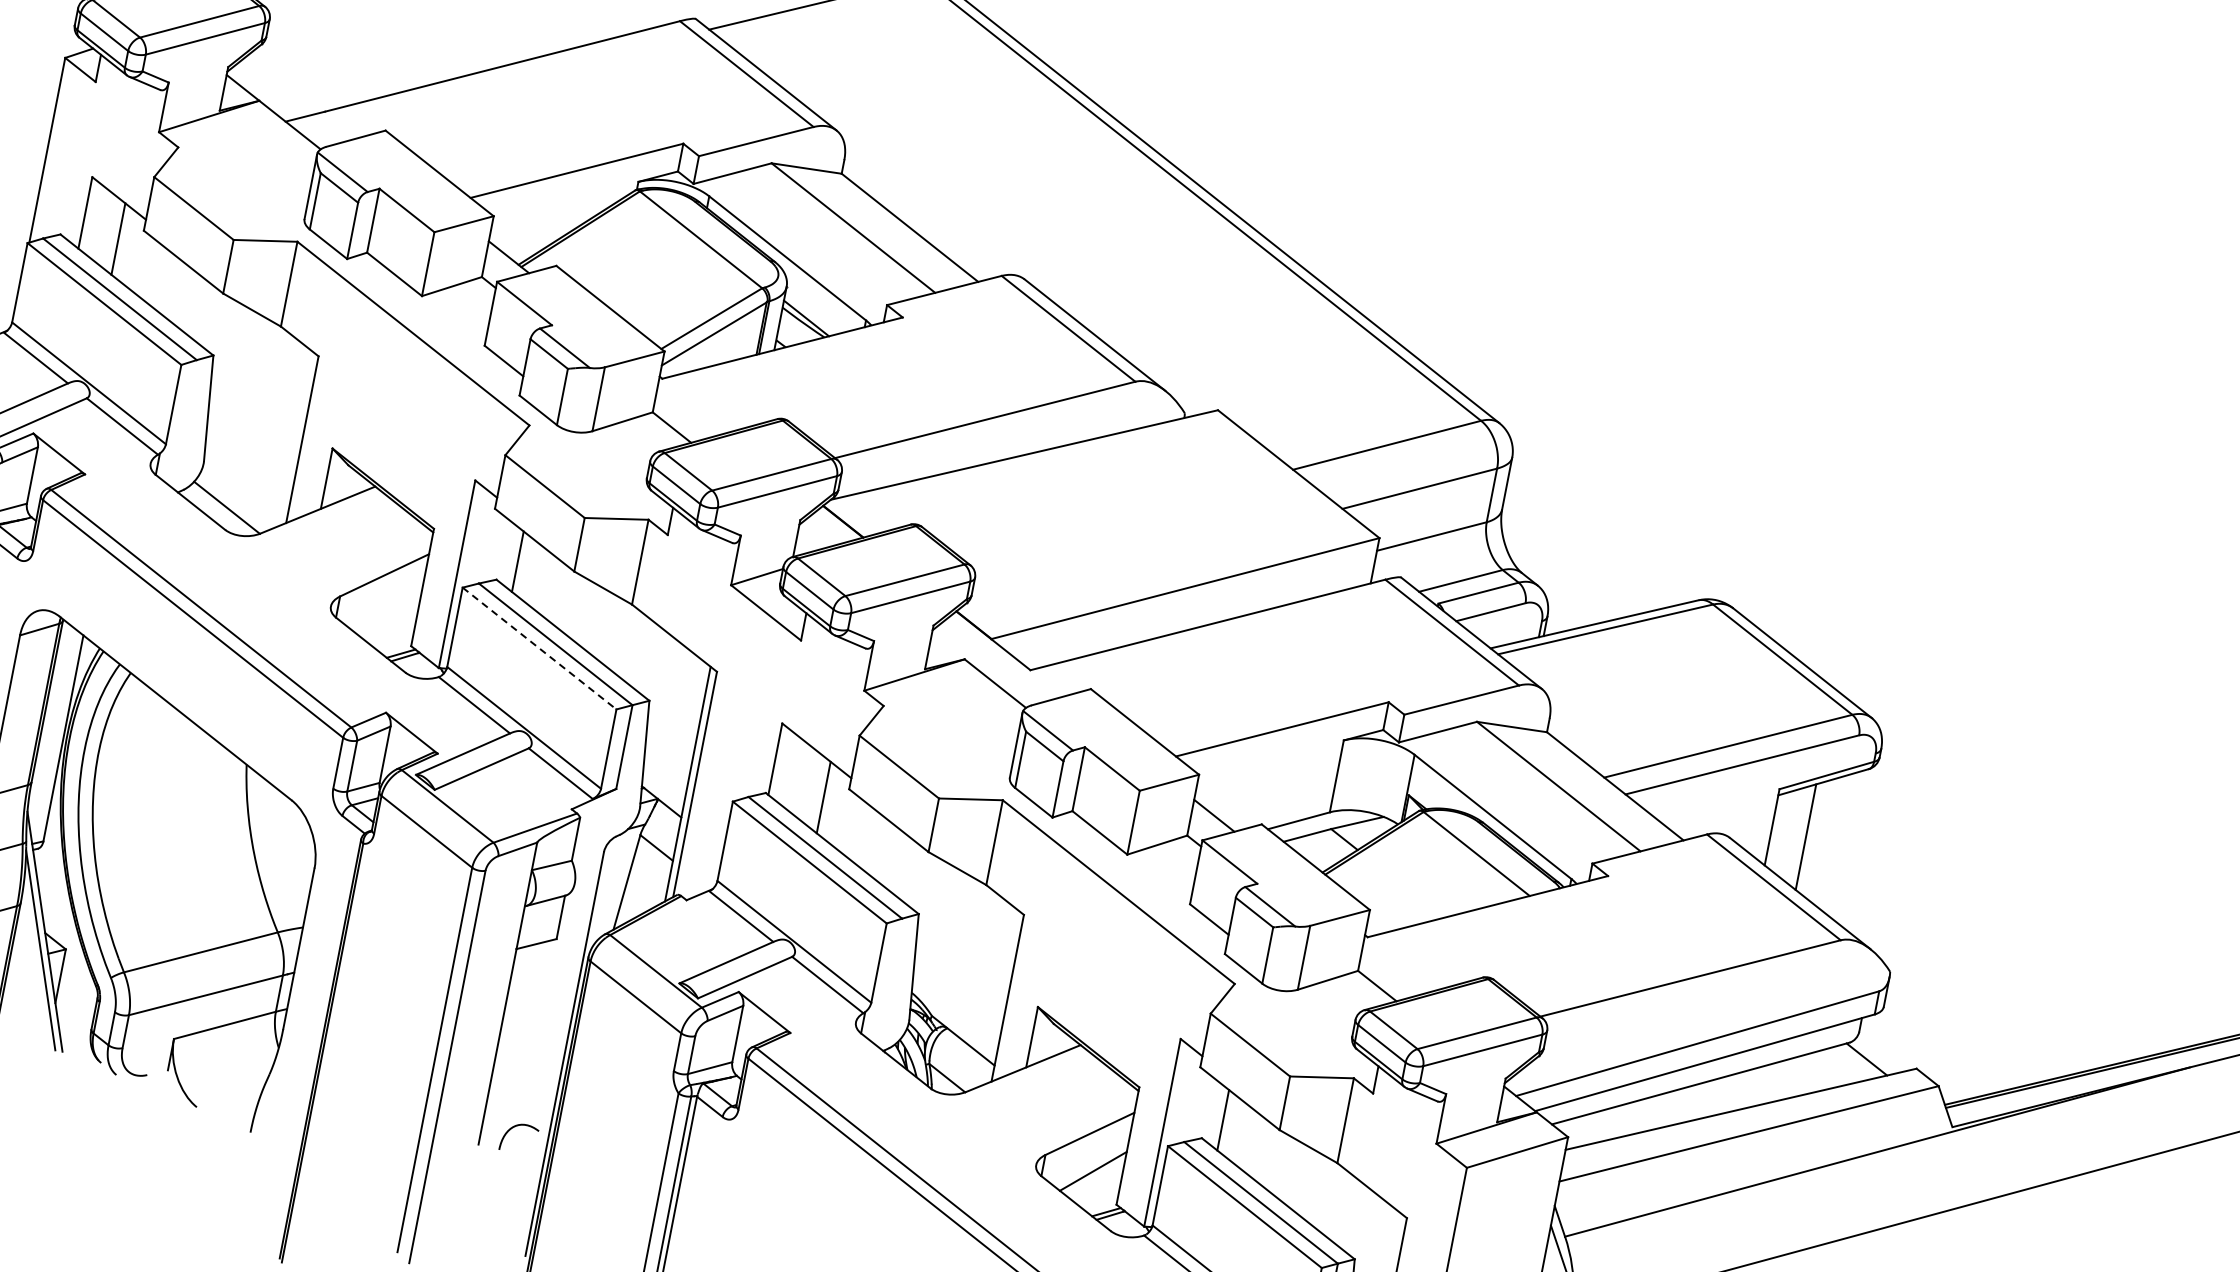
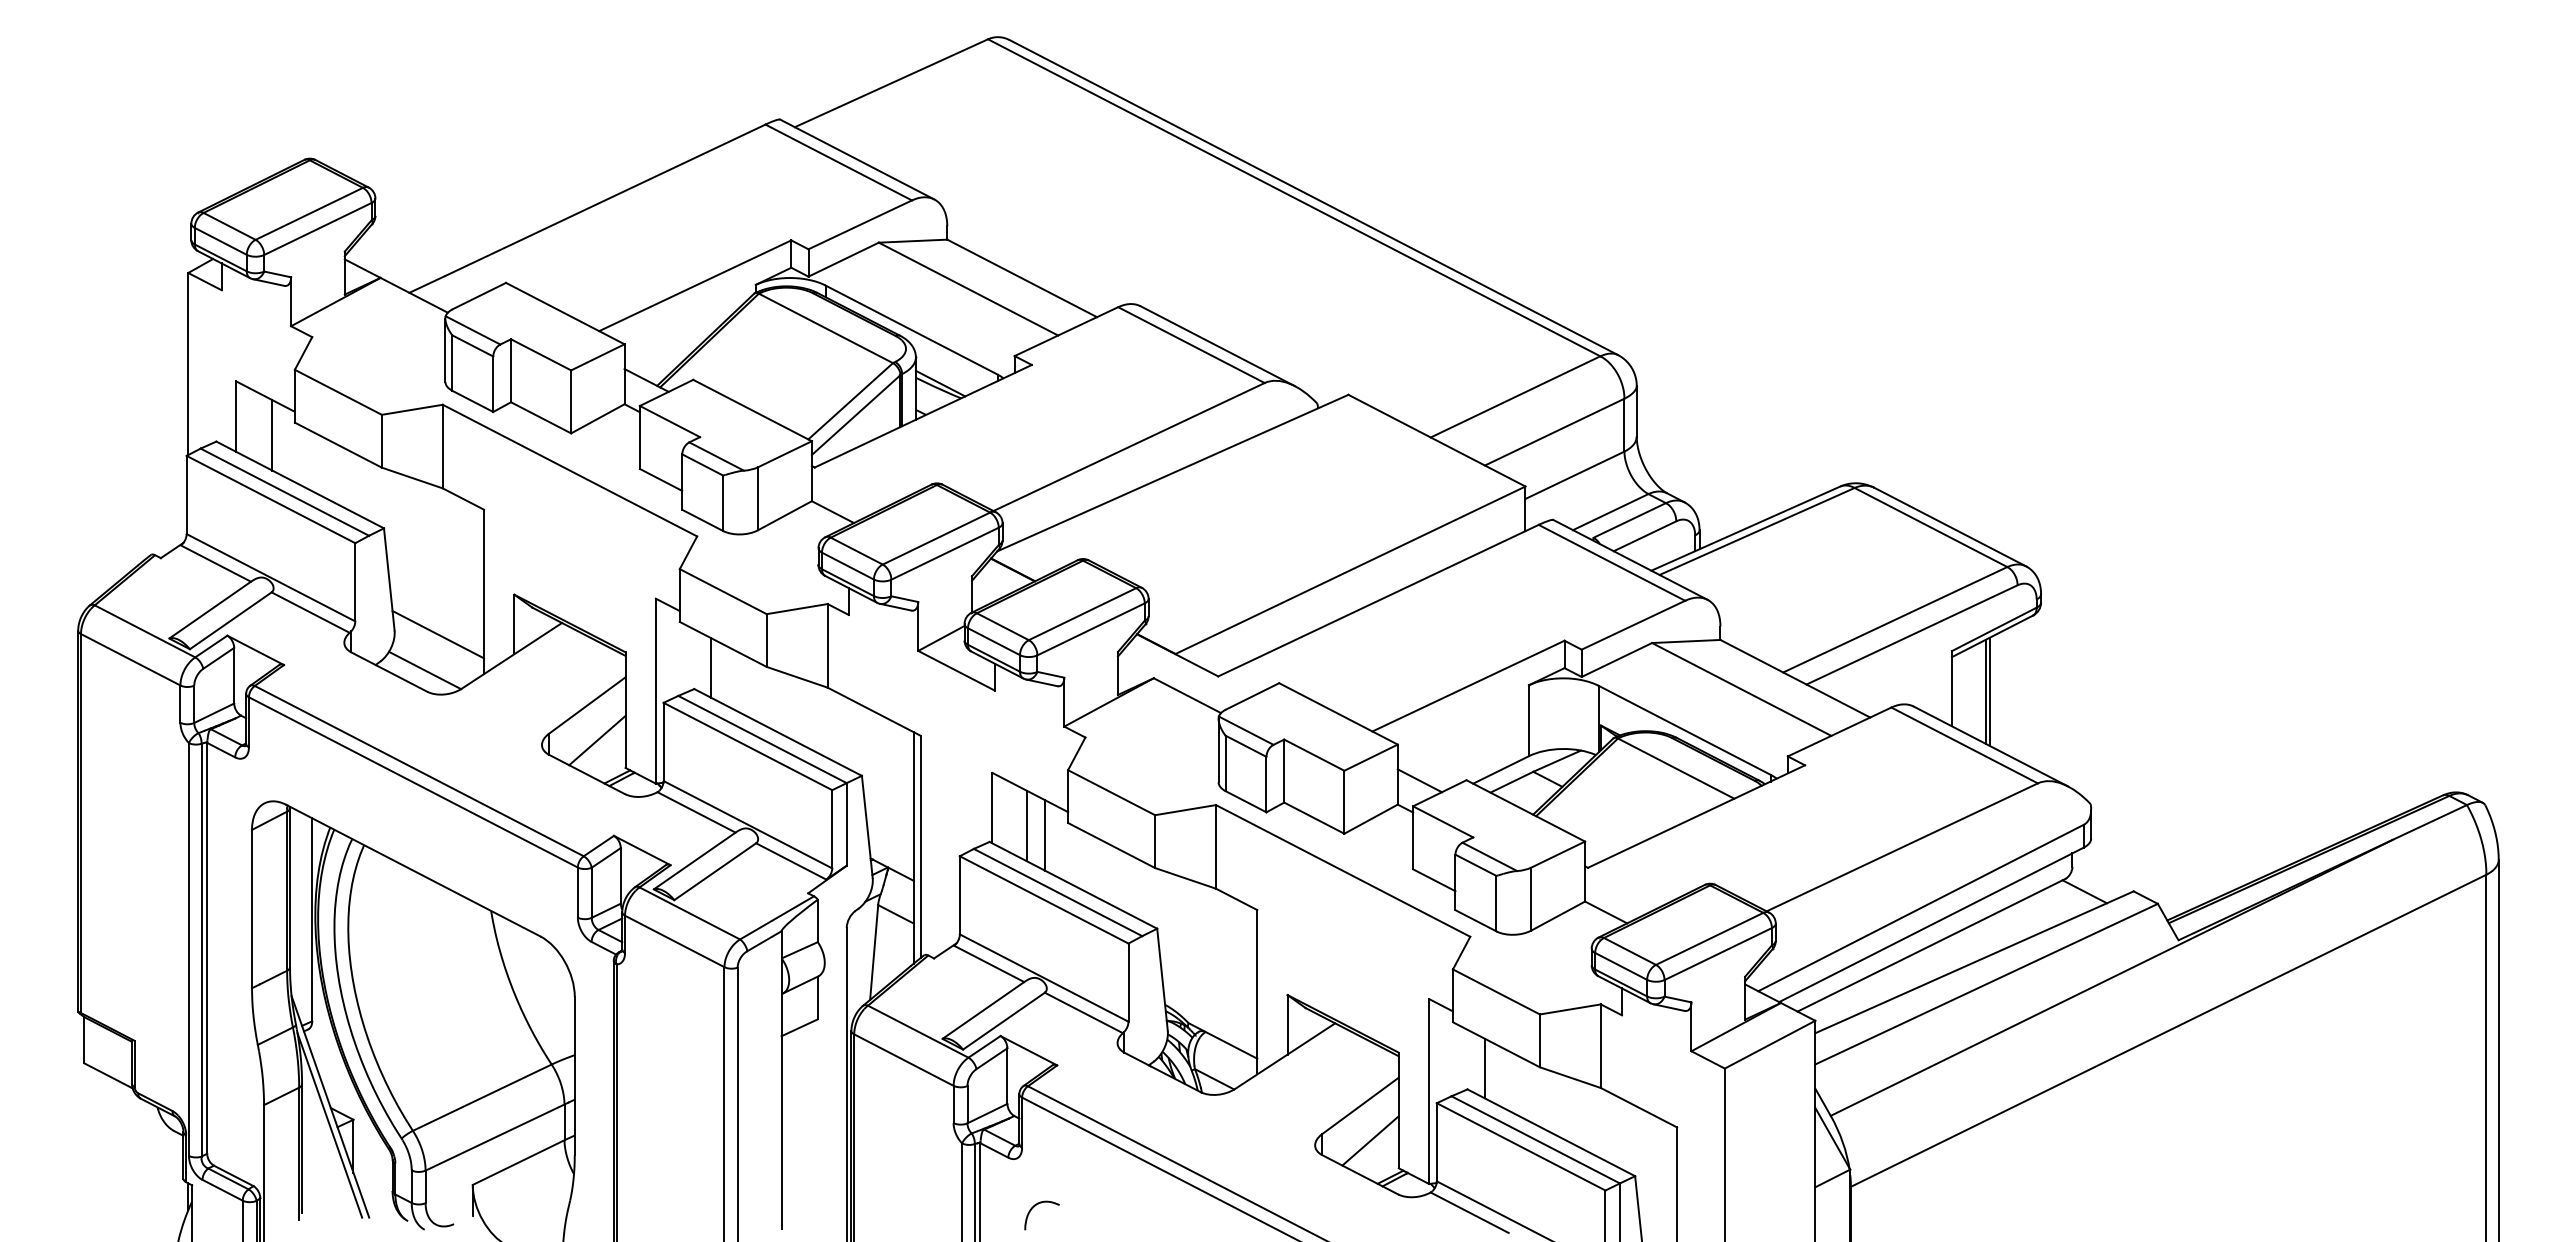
line: (247, 473) -> (438, 634), added
line: (388, 612) -> (597, 740), added
line: (539, 648) -> (747, 746), dashed -> solid
line: (807, 783) -> (1027, 825), added
line: (1810, 837) -> (1990, 691), added
curve: (513, 1128) -> (1034, 1207), moved

